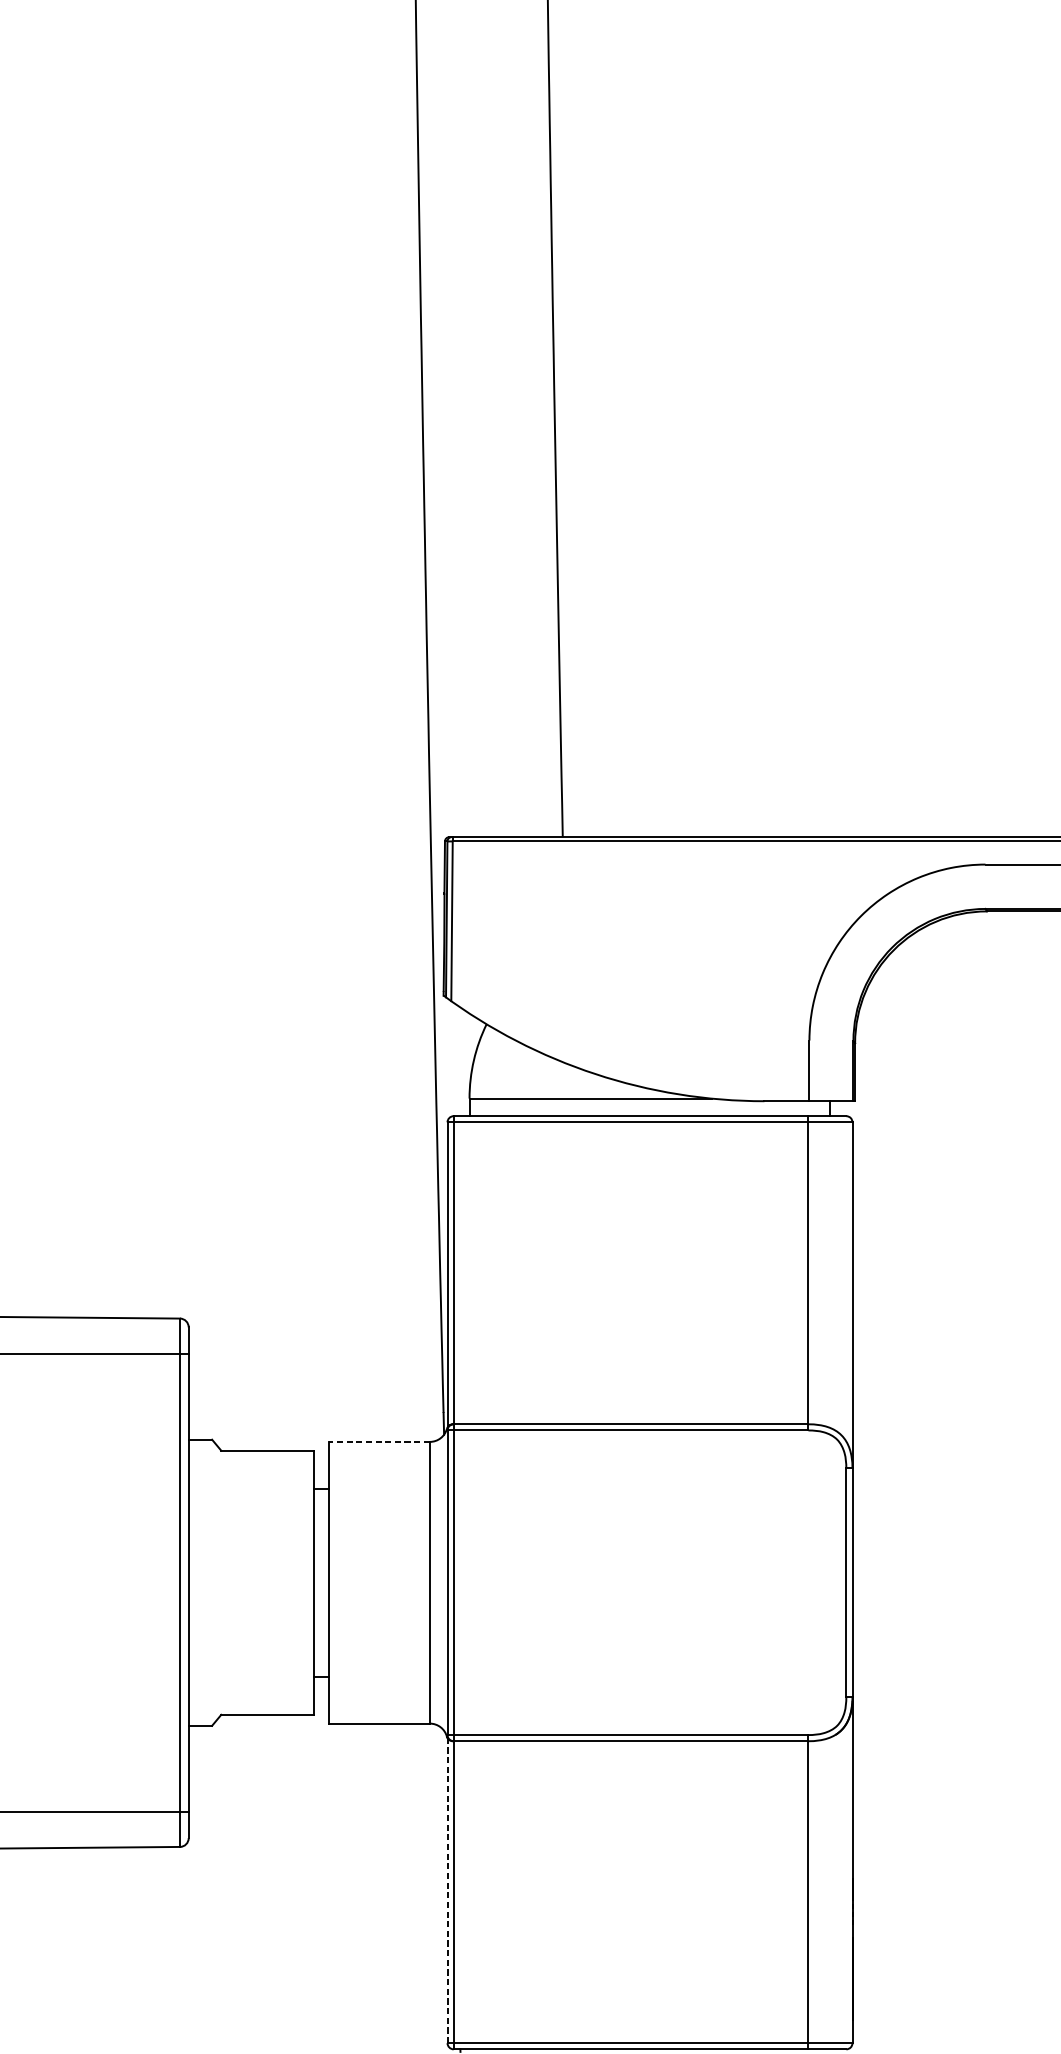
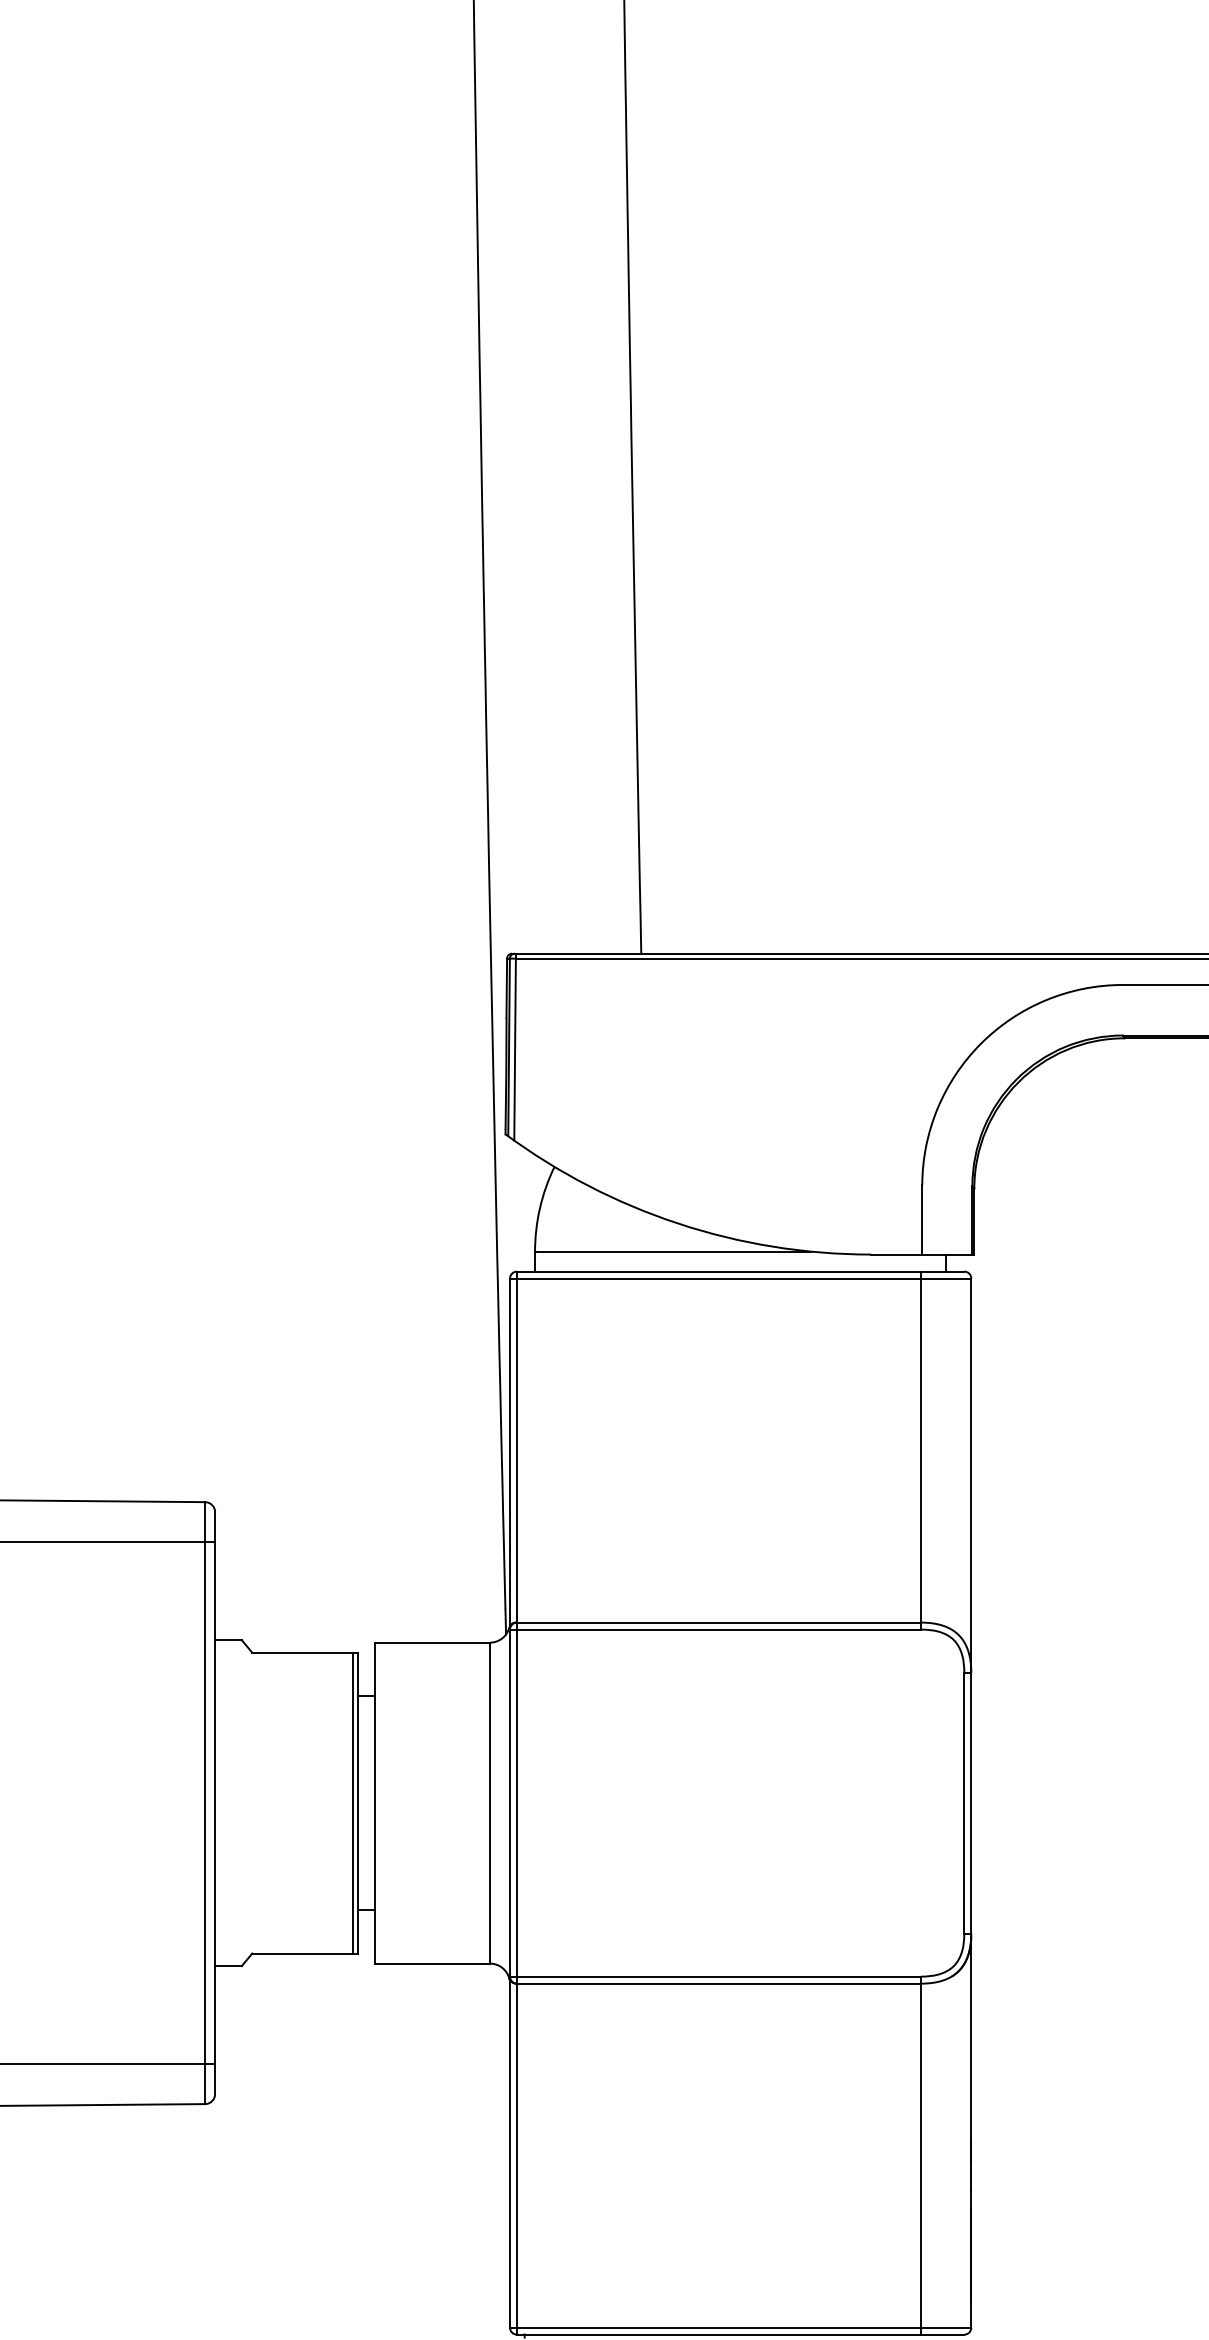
line: (379, 1441) -> (432, 1642), dashed -> solid
line: (309, 1582) -> (352, 1802), added
line: (447, 1890) -> (509, 2153), dashed -> solid

